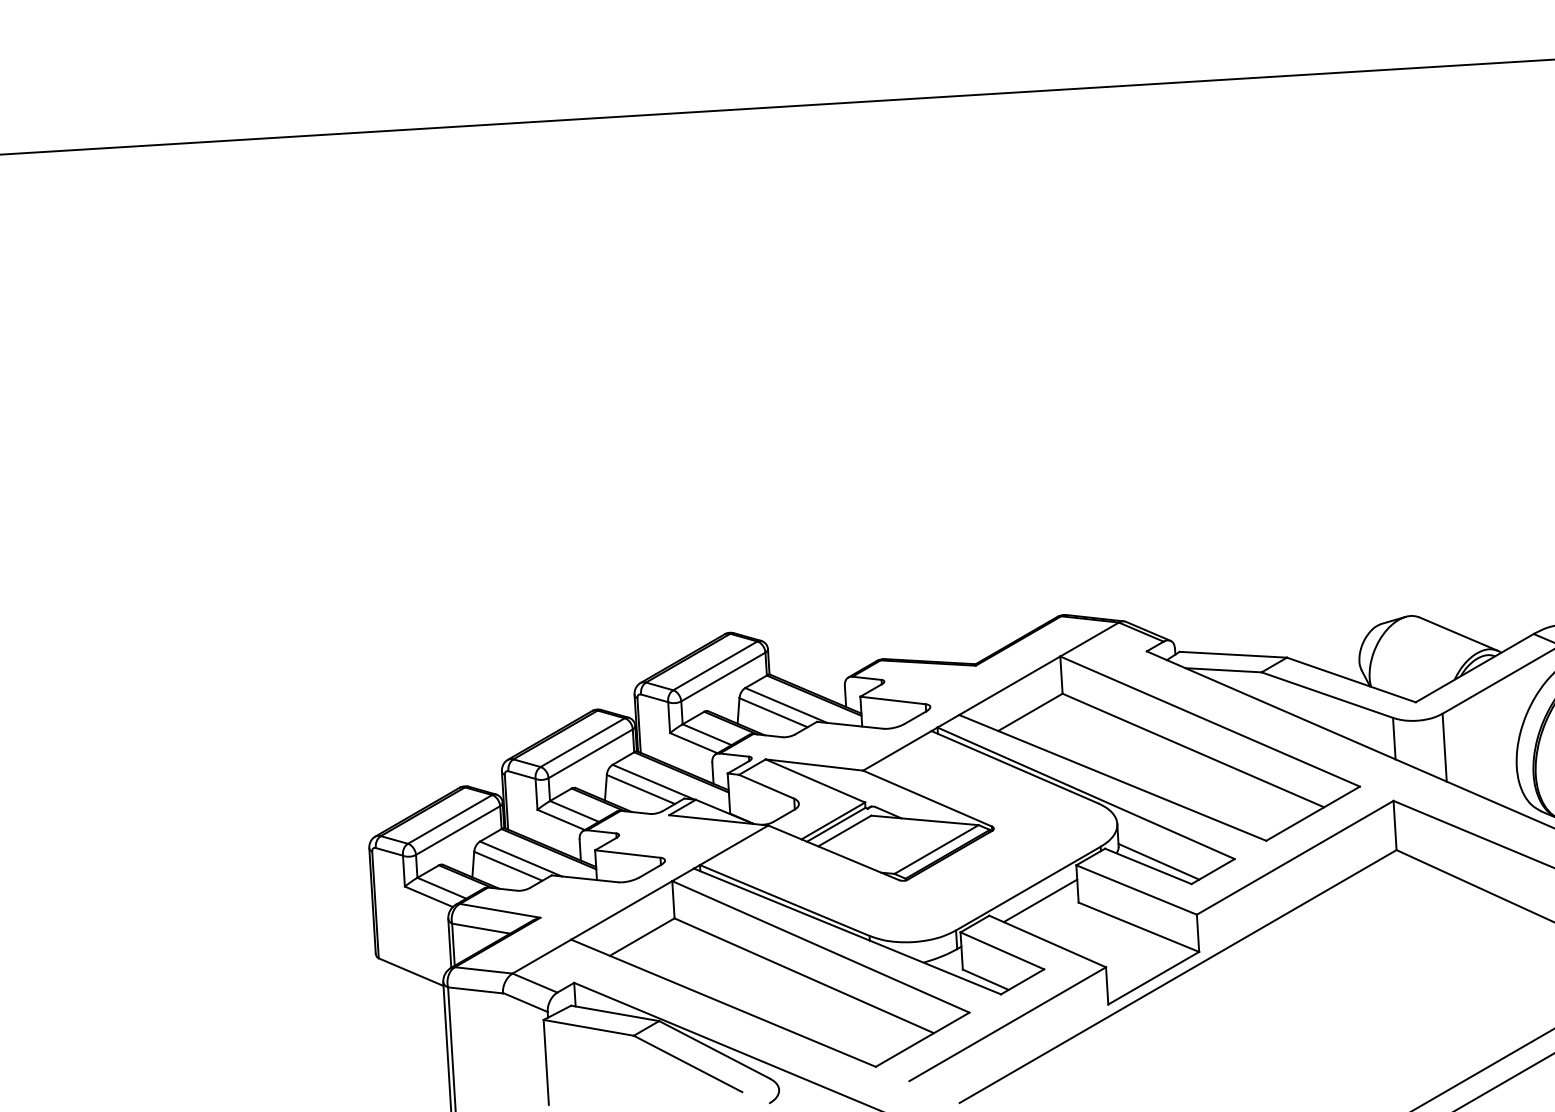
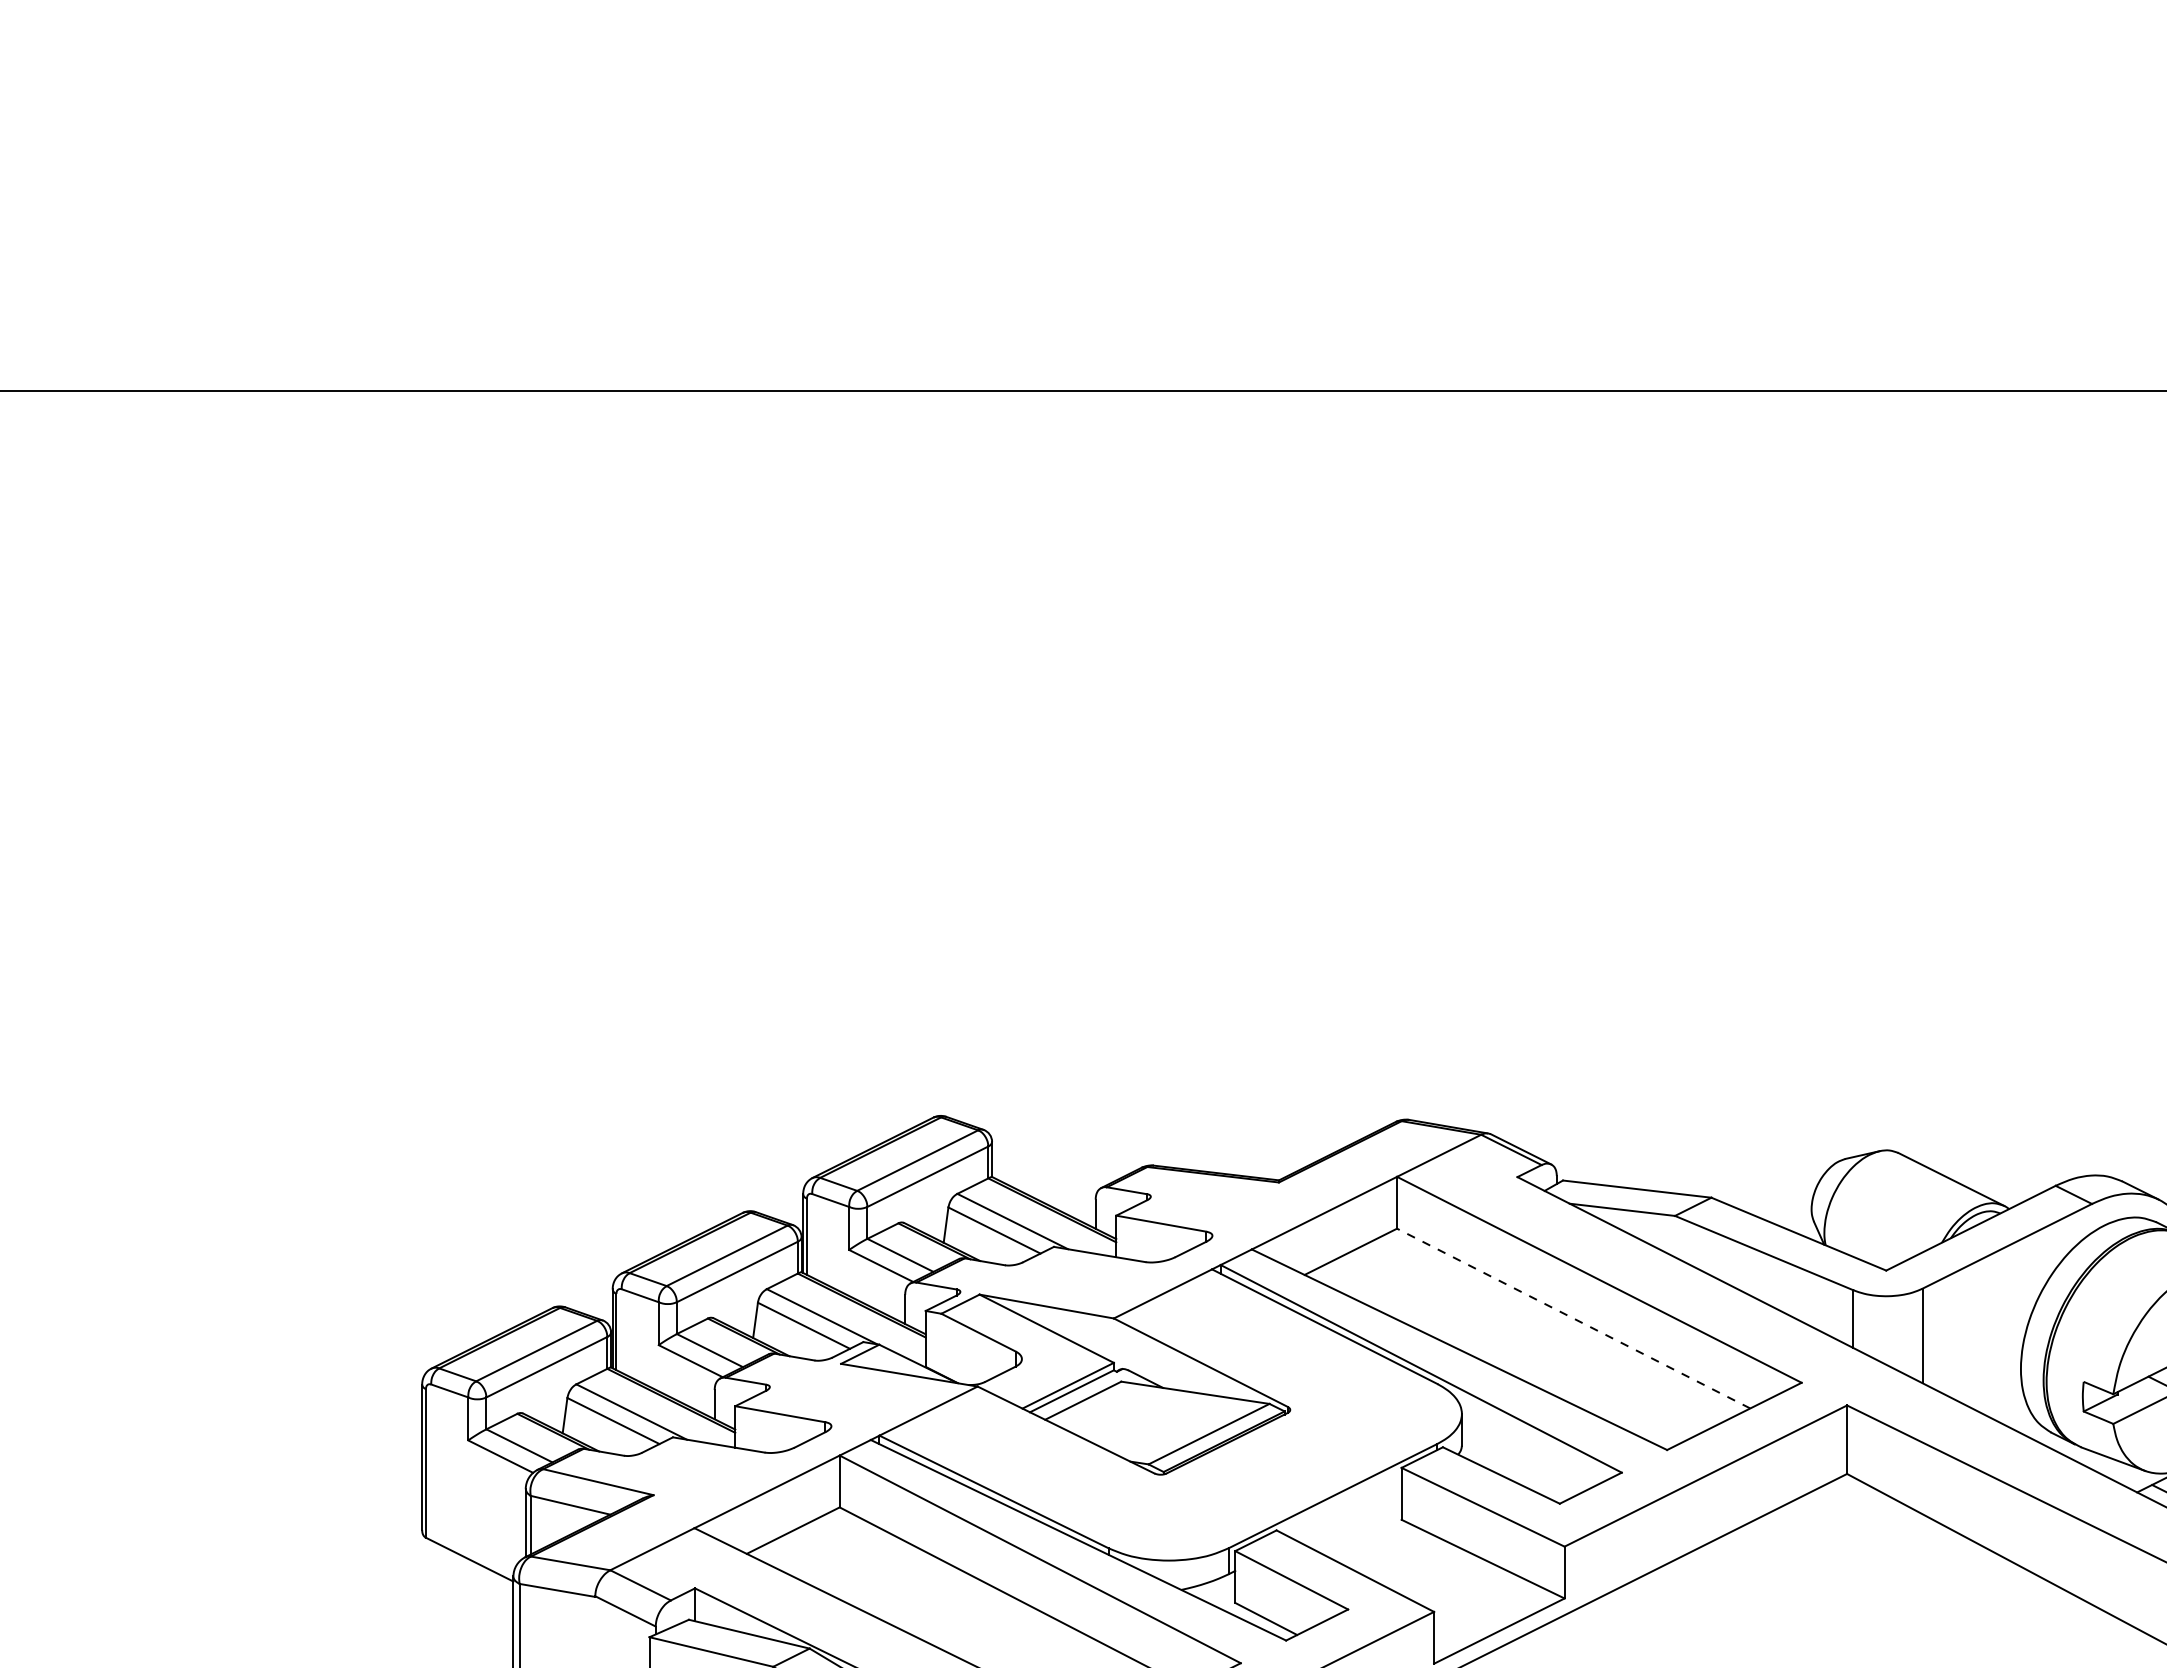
line: (1193, 750) -> (1573, 1318), solid -> dashed
line: (1158, 861) -> (1515, 1469), removed
line: (1040, 900) -> (1348, 1513), removed

